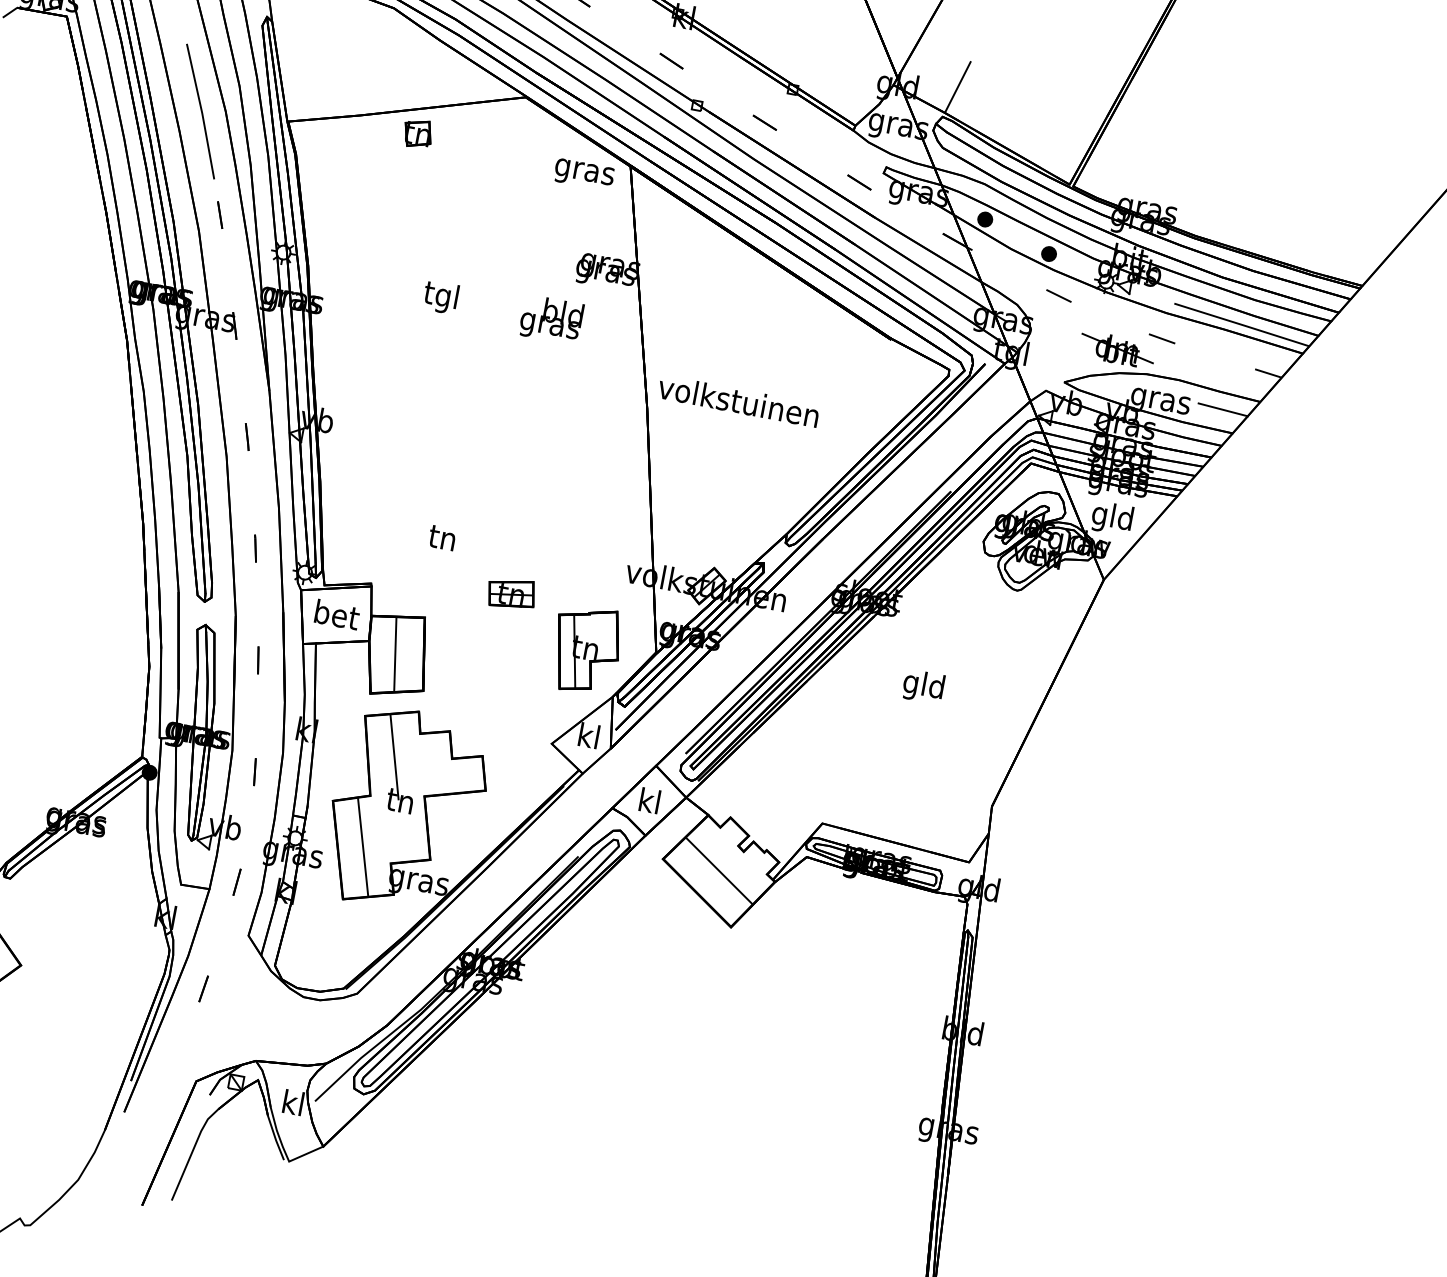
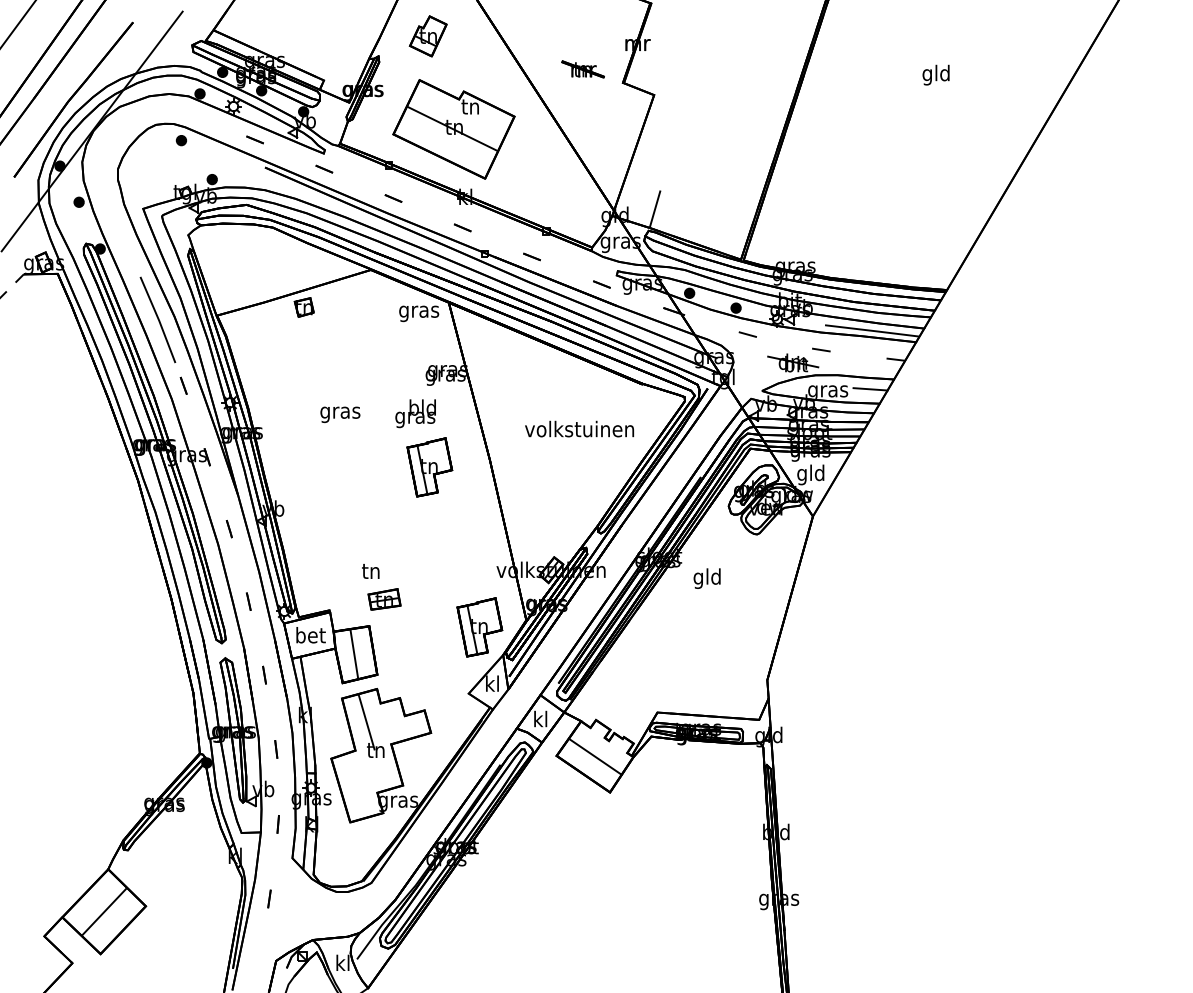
text: (441, 297) -> (340, 412), tgl -> gras
text: (738, 400) -> (579, 428), moved
part: (556, 402) -> (429, 467), added
part: (511, 593) -> (384, 599), moved
text: (922, 686) -> (706, 578), moved
line: (362, 847) -> (356, 785), removed

